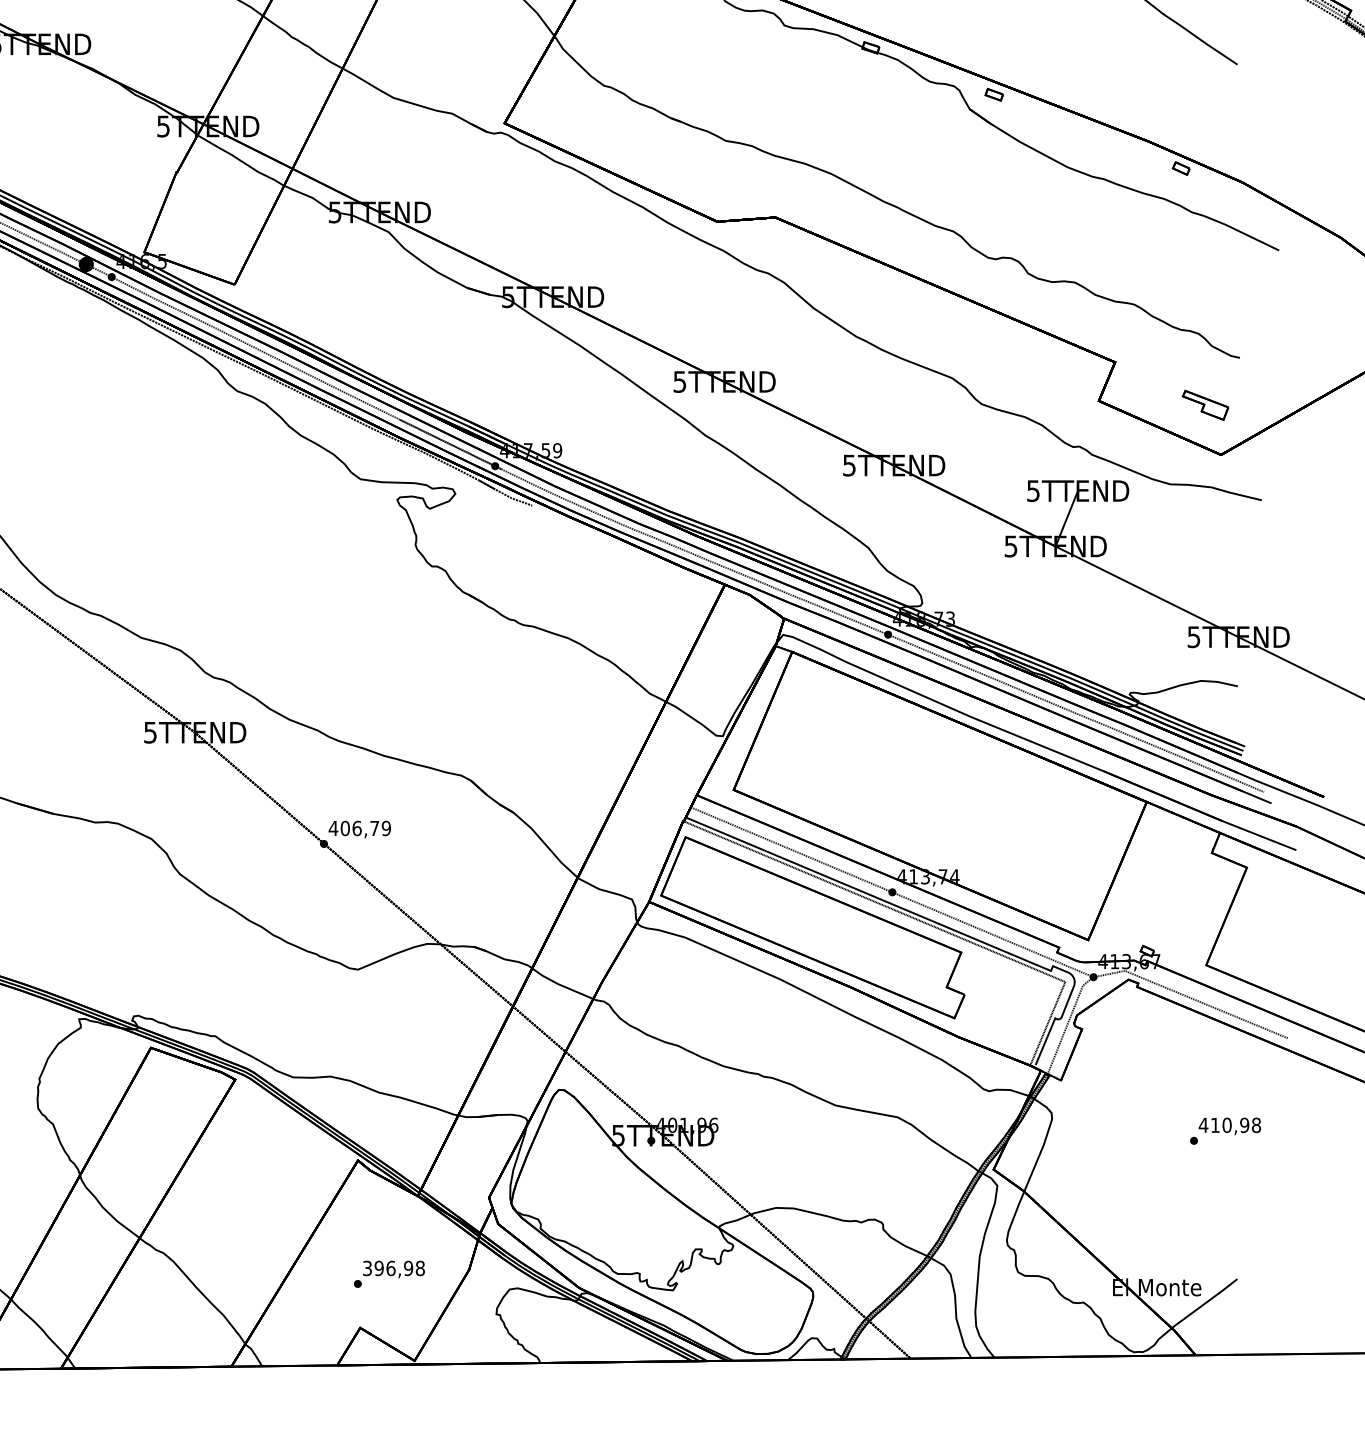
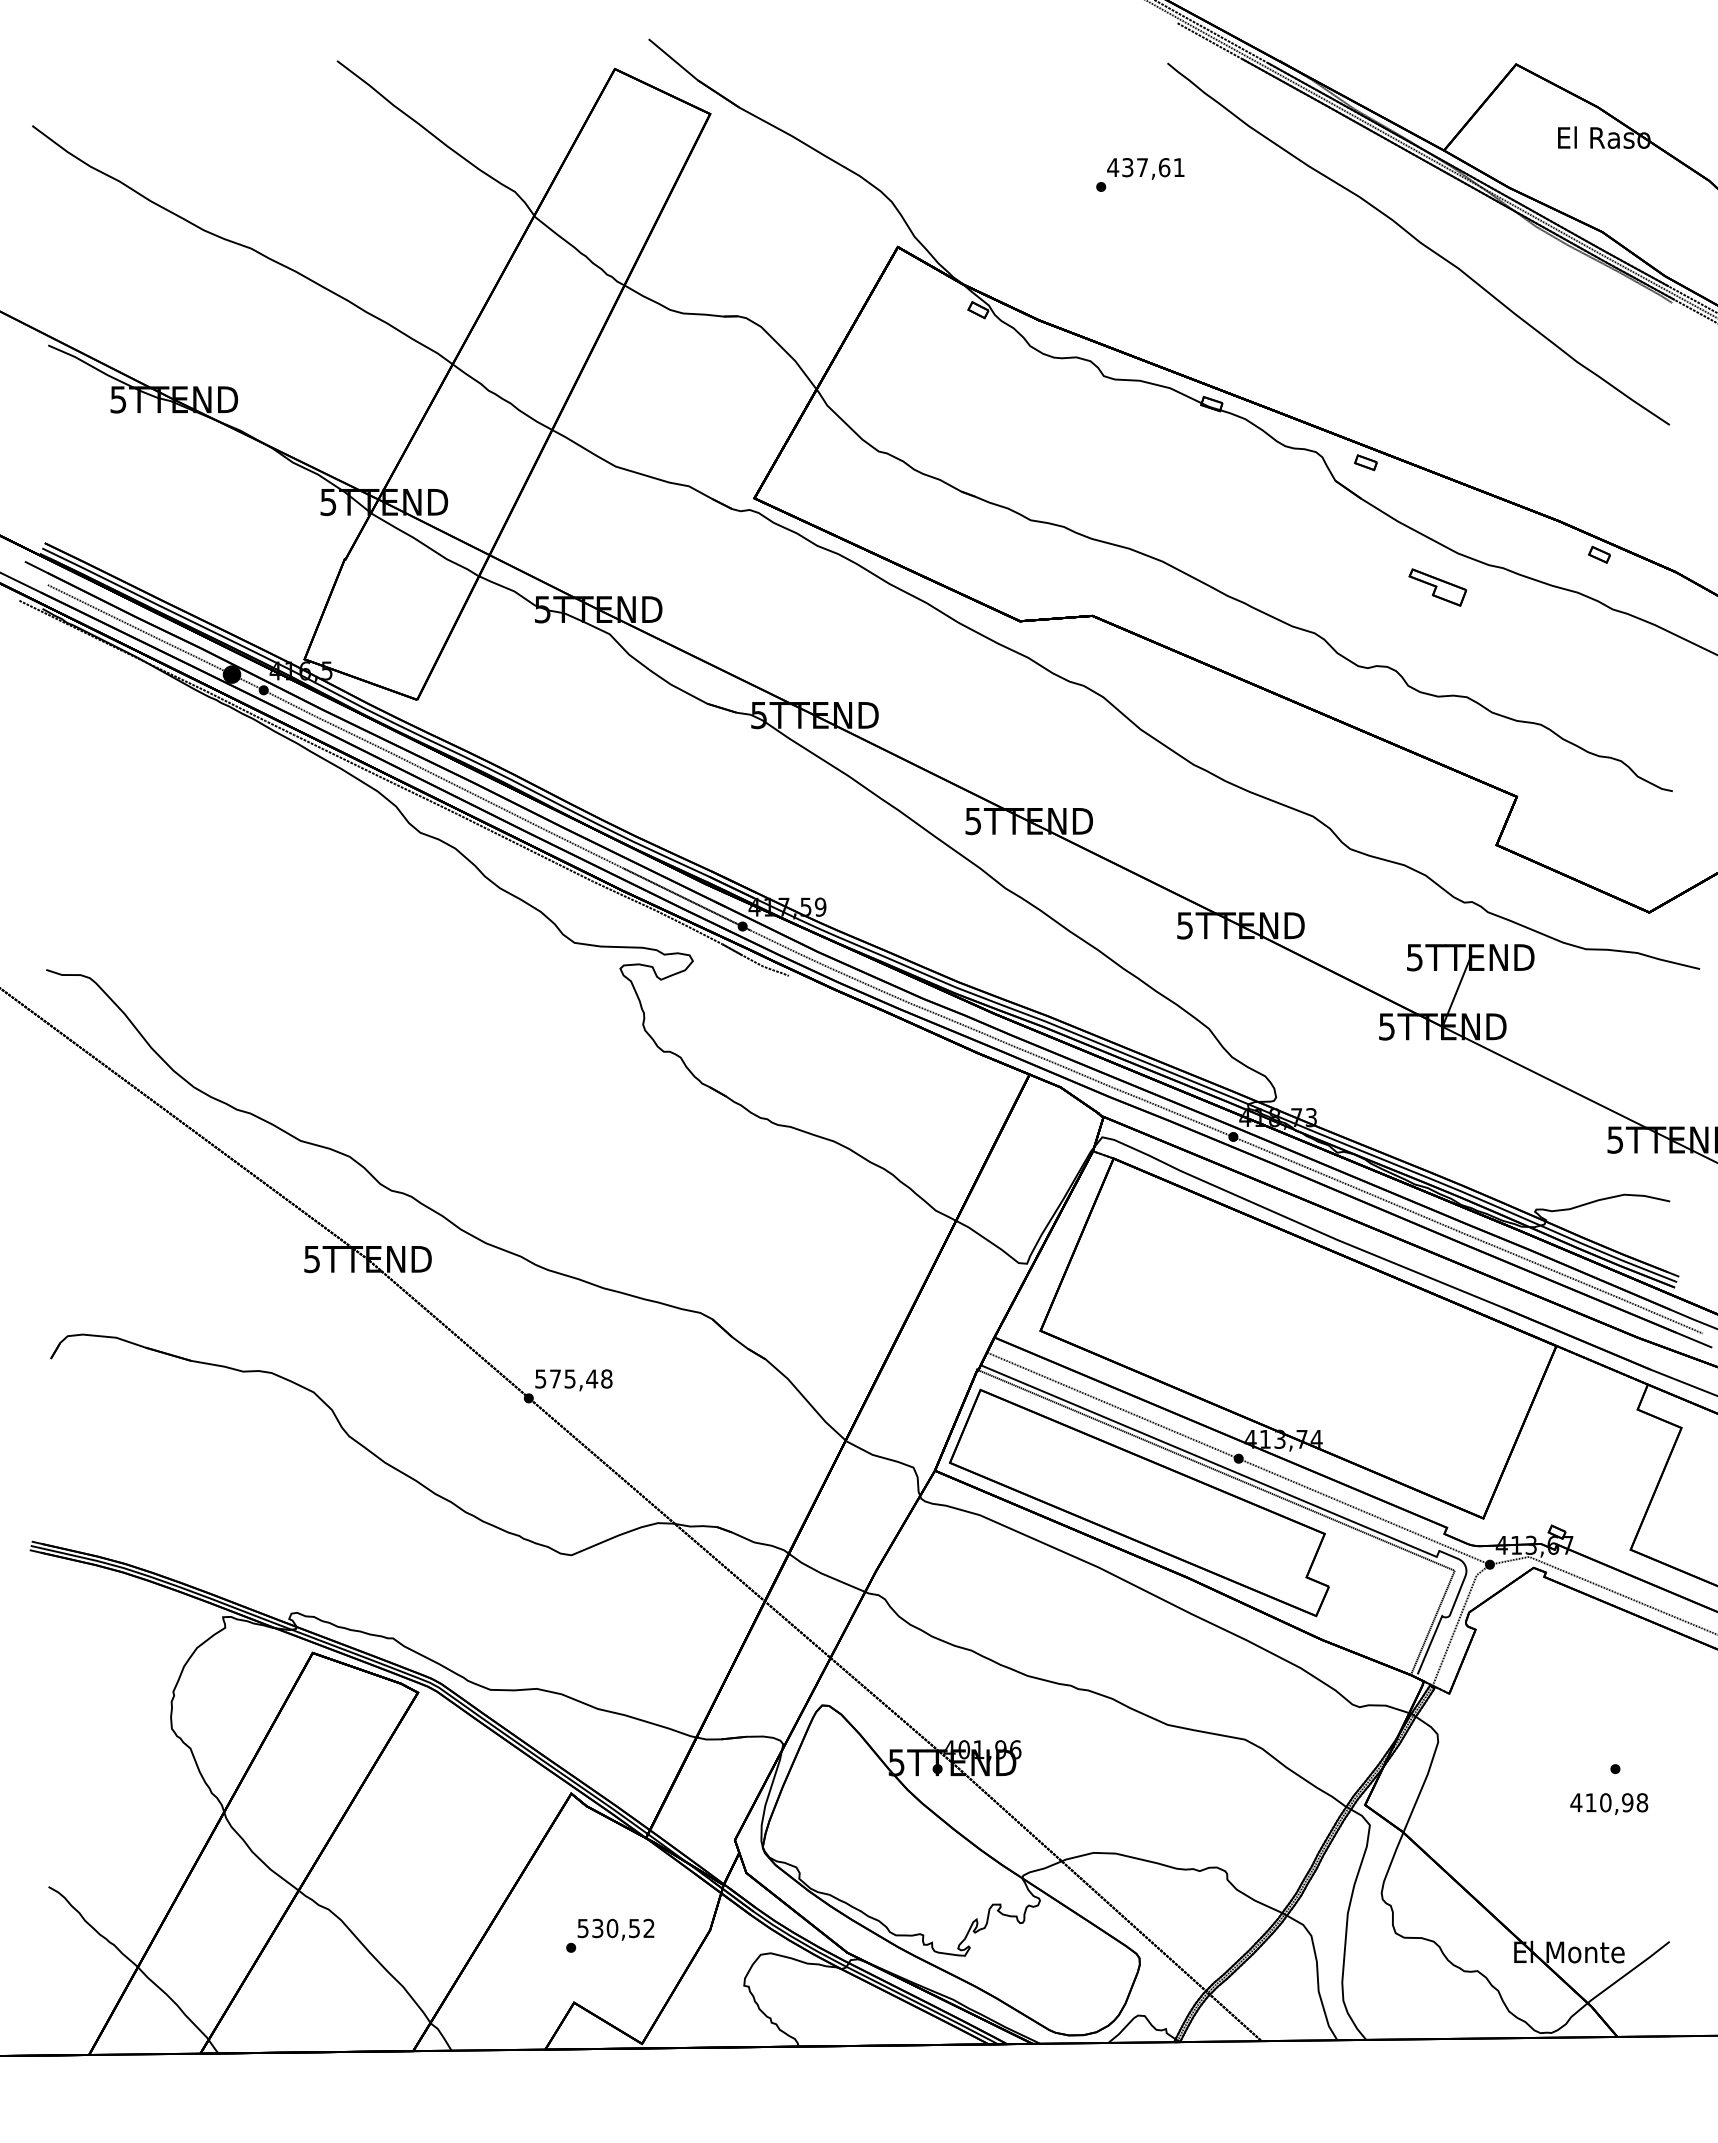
part: (1205, 405) -> (1437, 587), moved
text: (359, 828) -> (573, 1378), 406,79 -> 575,48
text: (1230, 1125) -> (1609, 1803), moved
text: (394, 1268) -> (616, 1928), 396,98 -> 530,52

